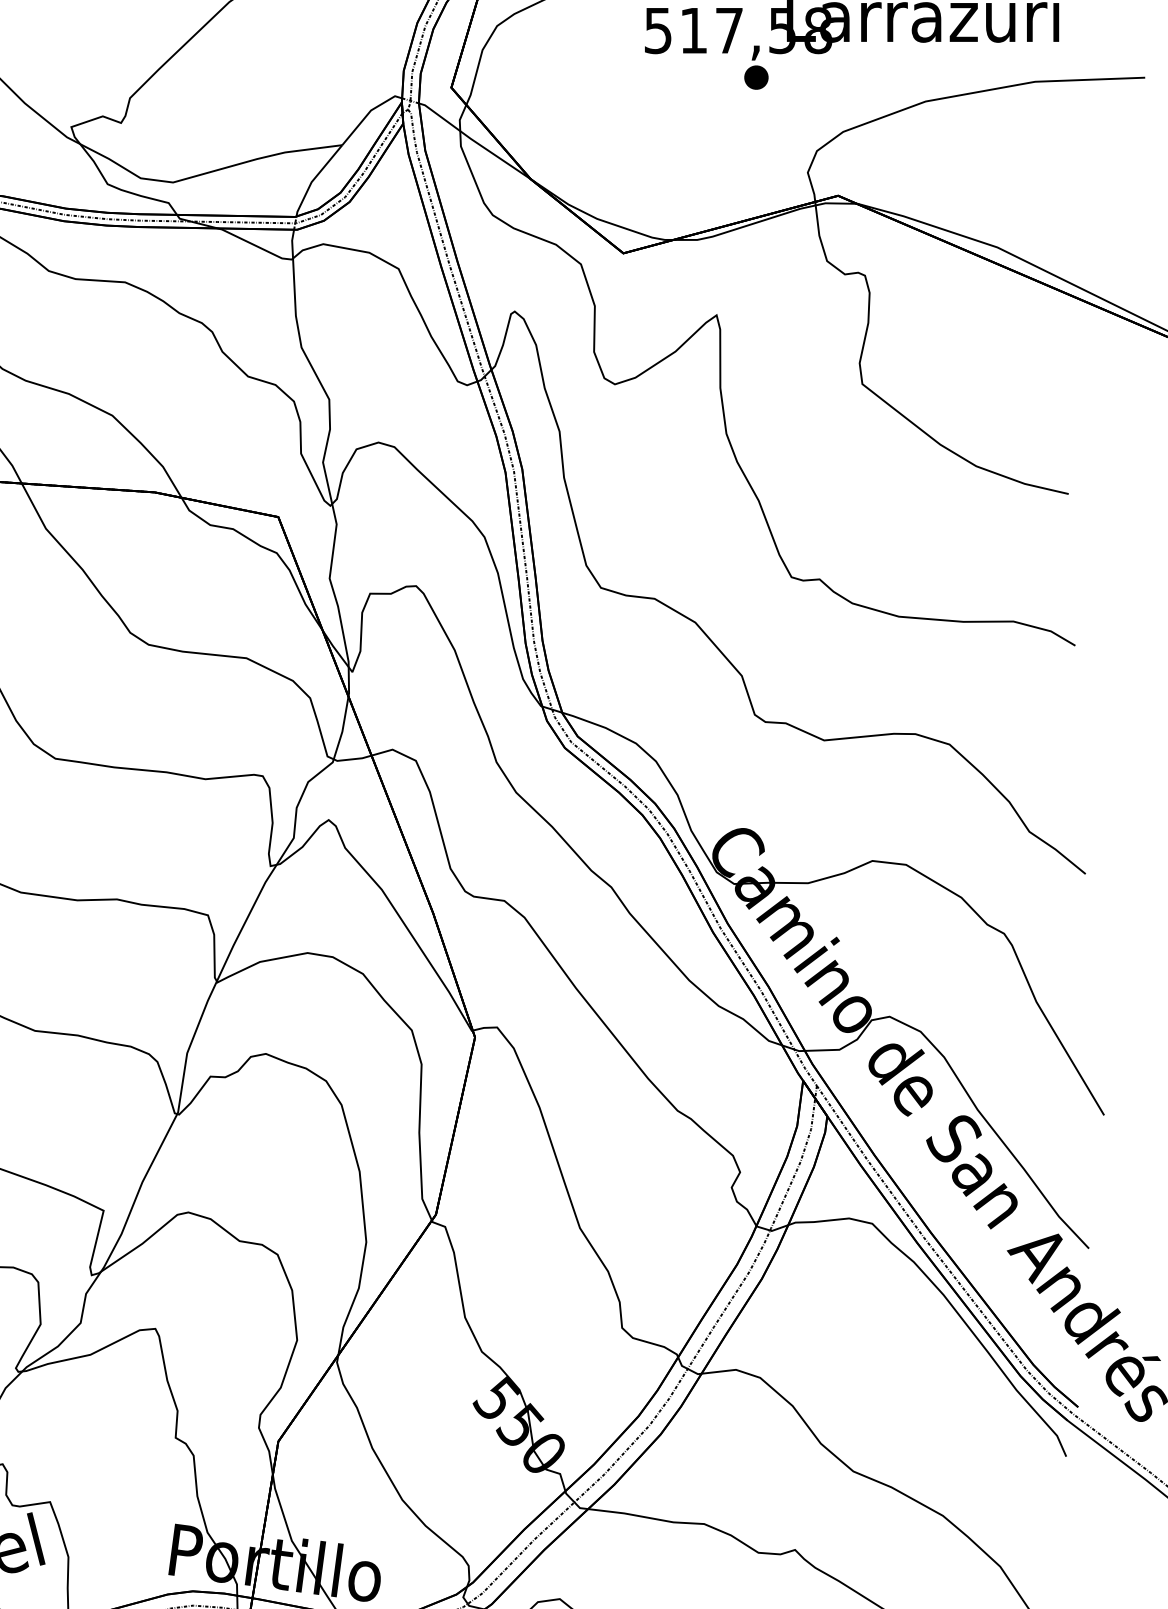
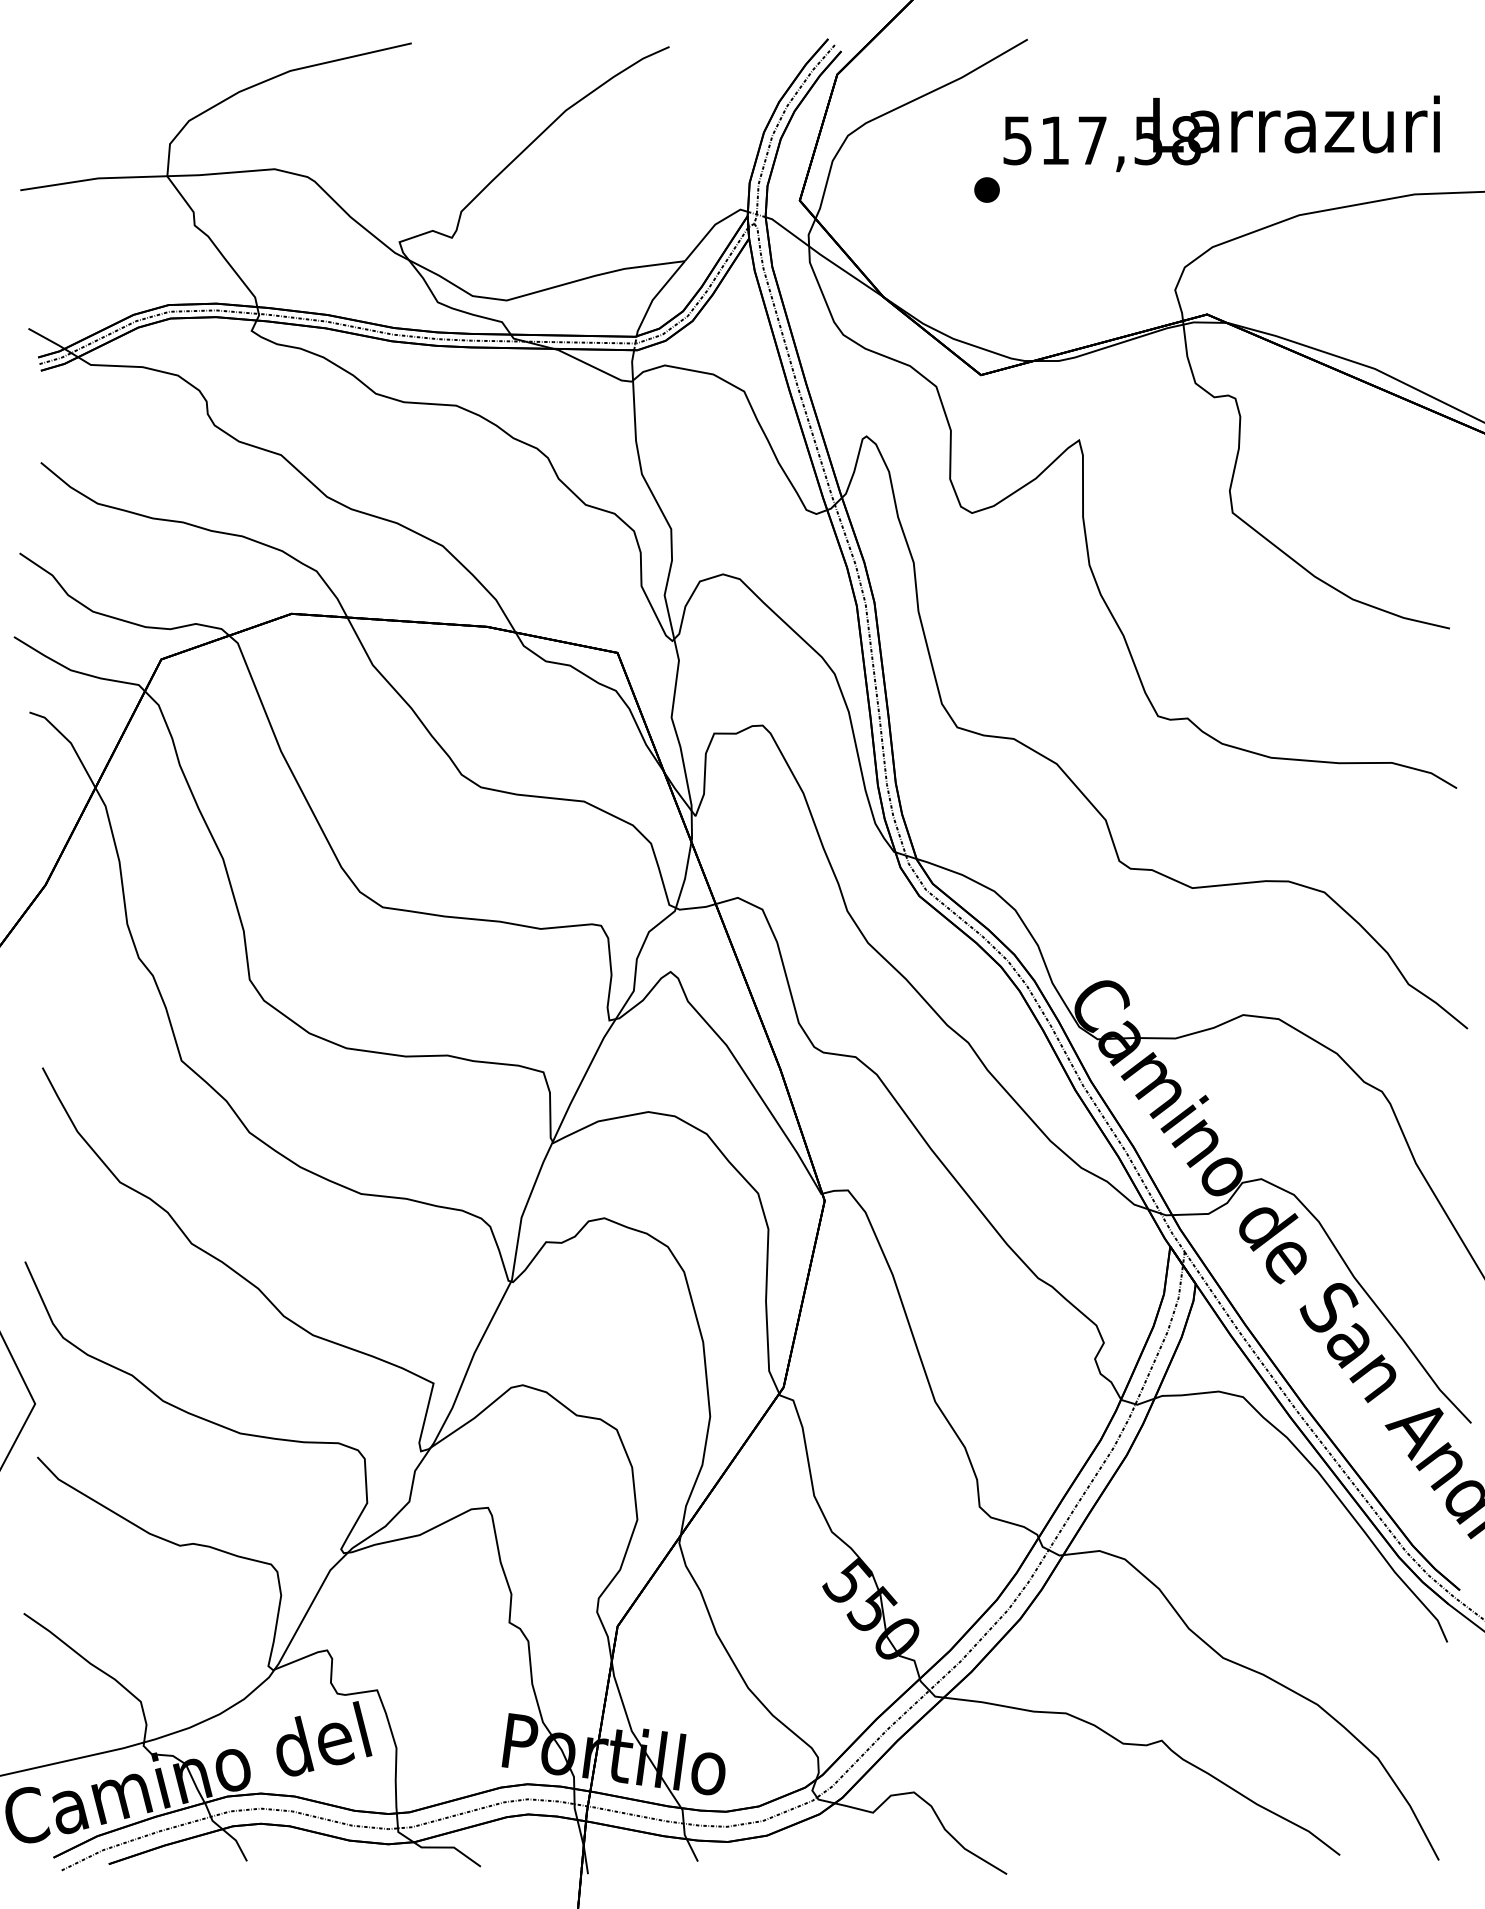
part: (755, 77) -> (986, 189), moved

